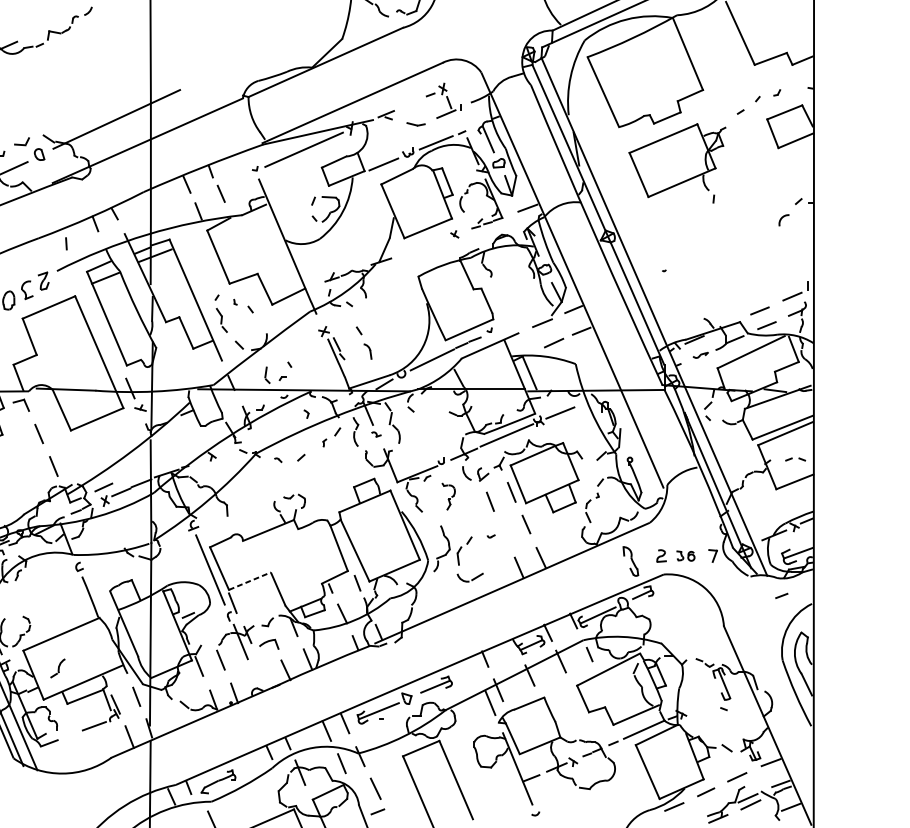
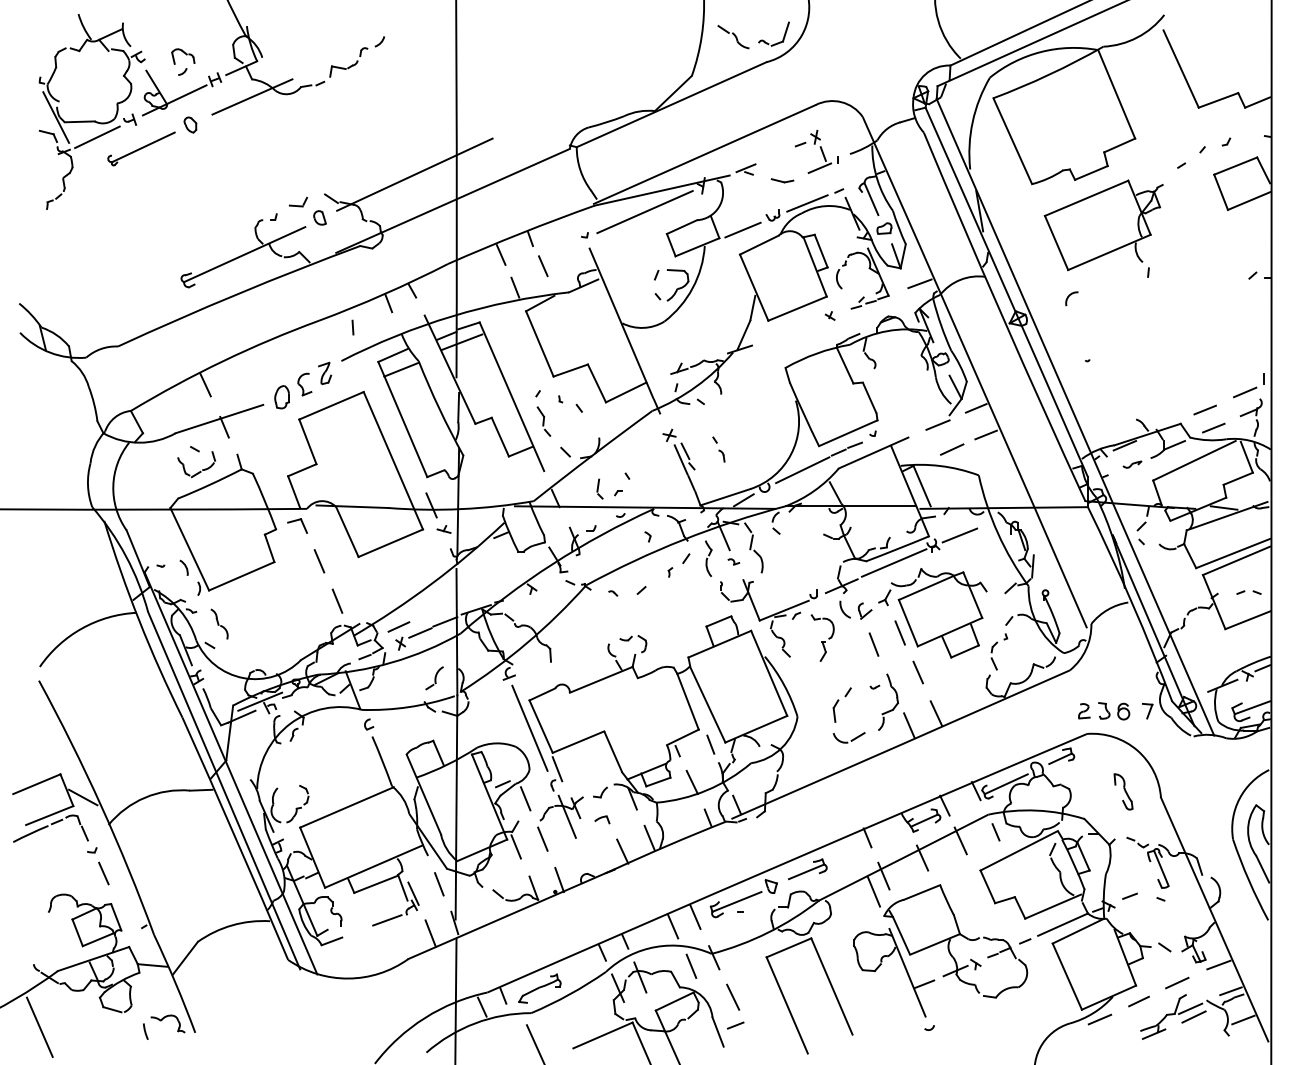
arc: (782, 218) -> (1069, 296), moved
part: (363, 343) -> (718, 449), size x0.62
part: (448, 496) -> (822, 637), size x1.43
part: (447, 550) -> (895, 704), moved
part: (686, 556) -> (1114, 711), size x1.43
part: (630, 561) -> (1123, 791), moved
line: (249, 581) -> (578, 742), dashed -> solid
line: (781, 595) -> (1129, 895), moved
line: (206, 627) -> (525, 798), added
part: (269, 644) -> (602, 819), size x0.62
part: (57, 668) -> (434, 678), moved
line: (282, 780) -> (618, 987), added

